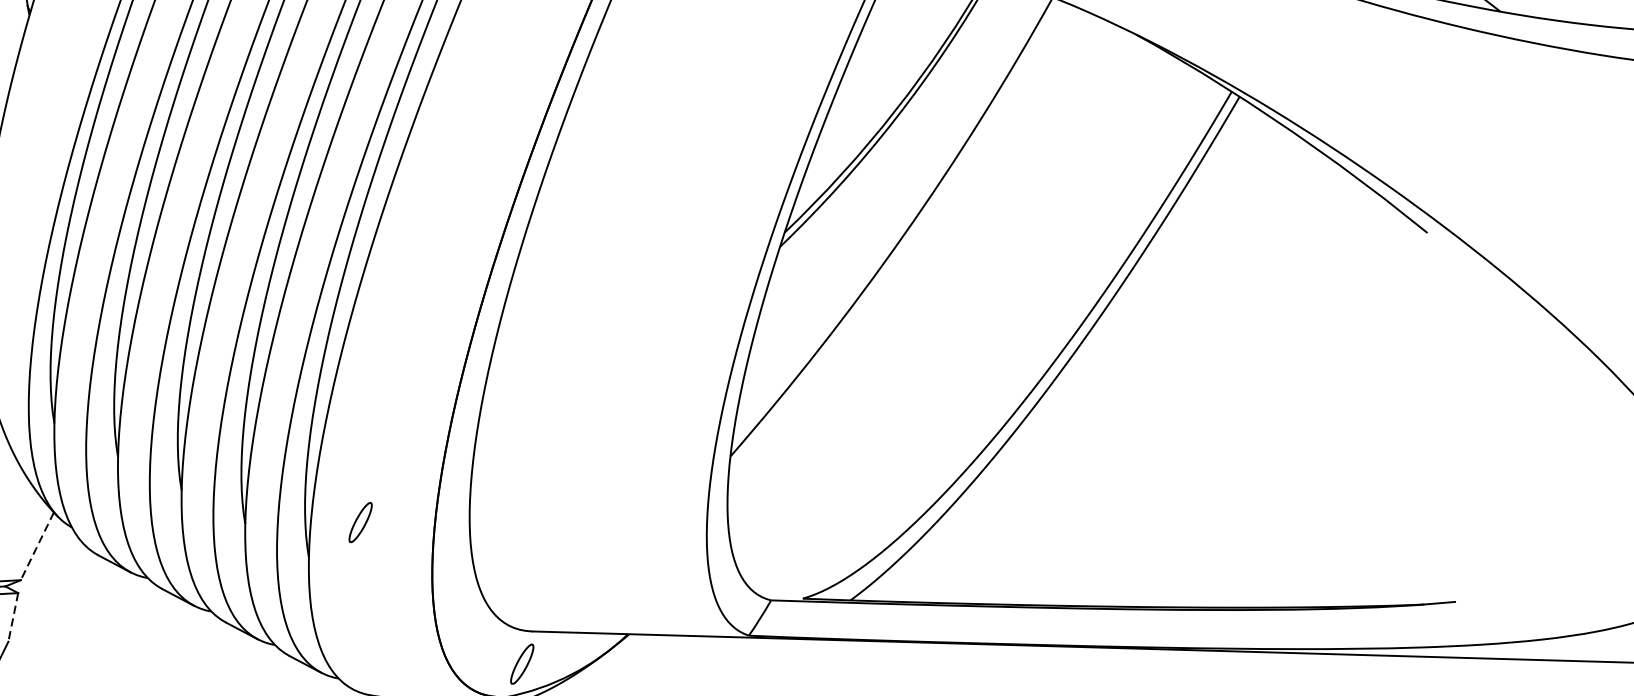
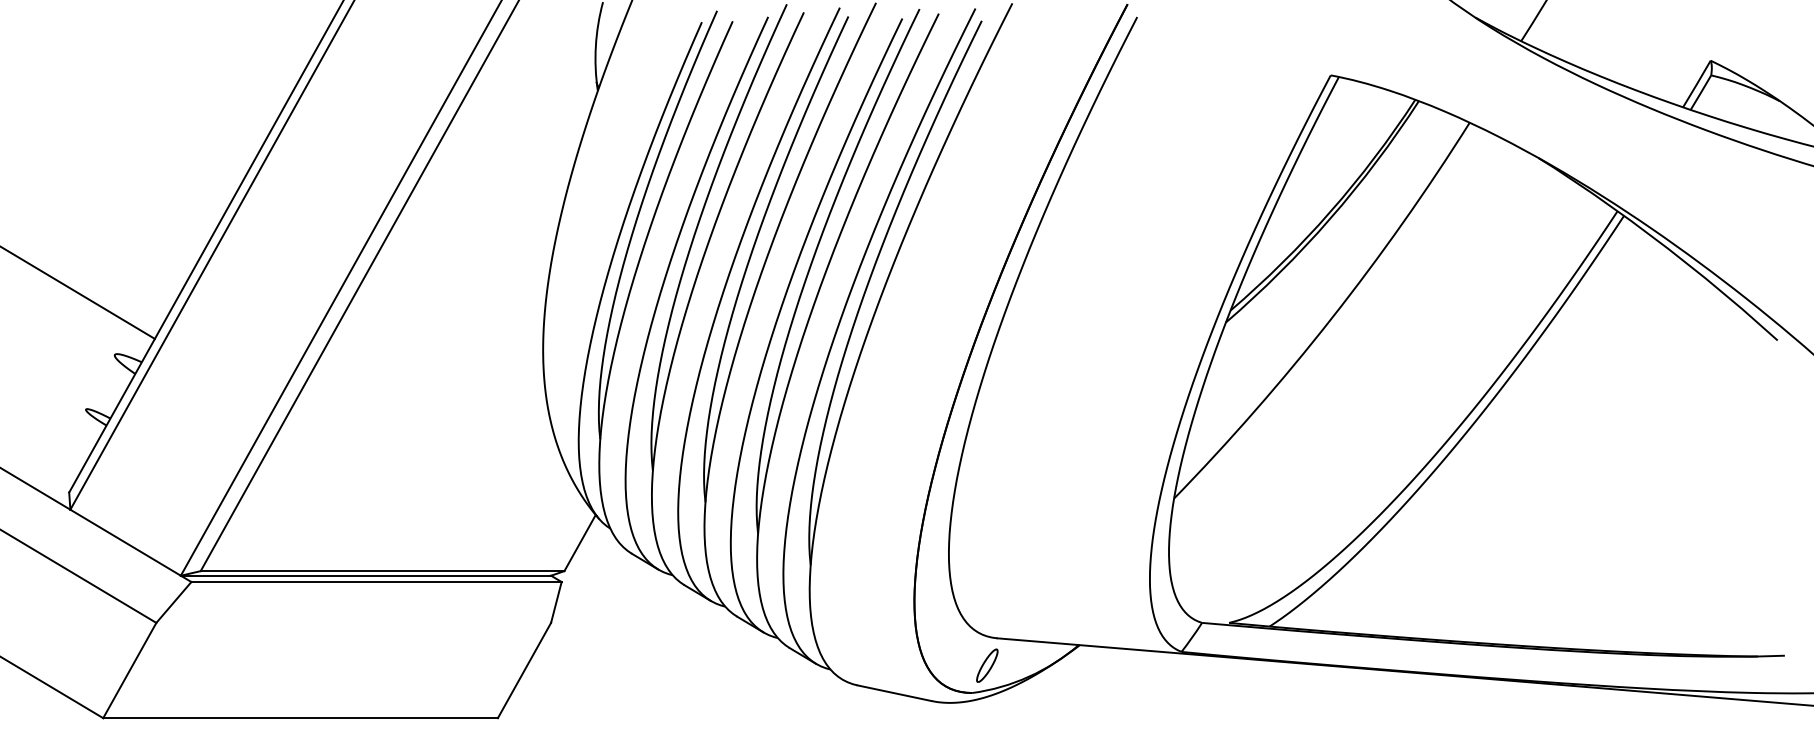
part: (360, 522) -> (856, 537), removed
line: (36, 546) -> (579, 543), dashed -> solid
line: (13, 617) -> (556, 602), dashed -> solid

